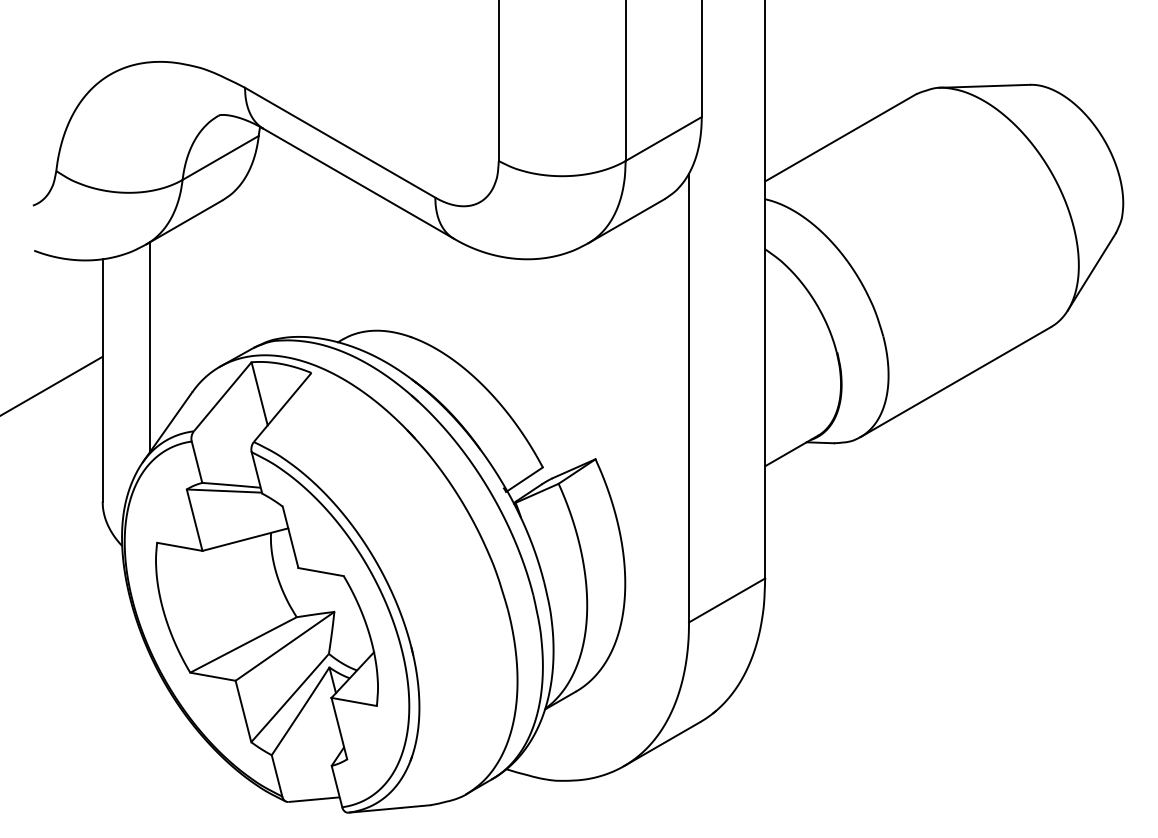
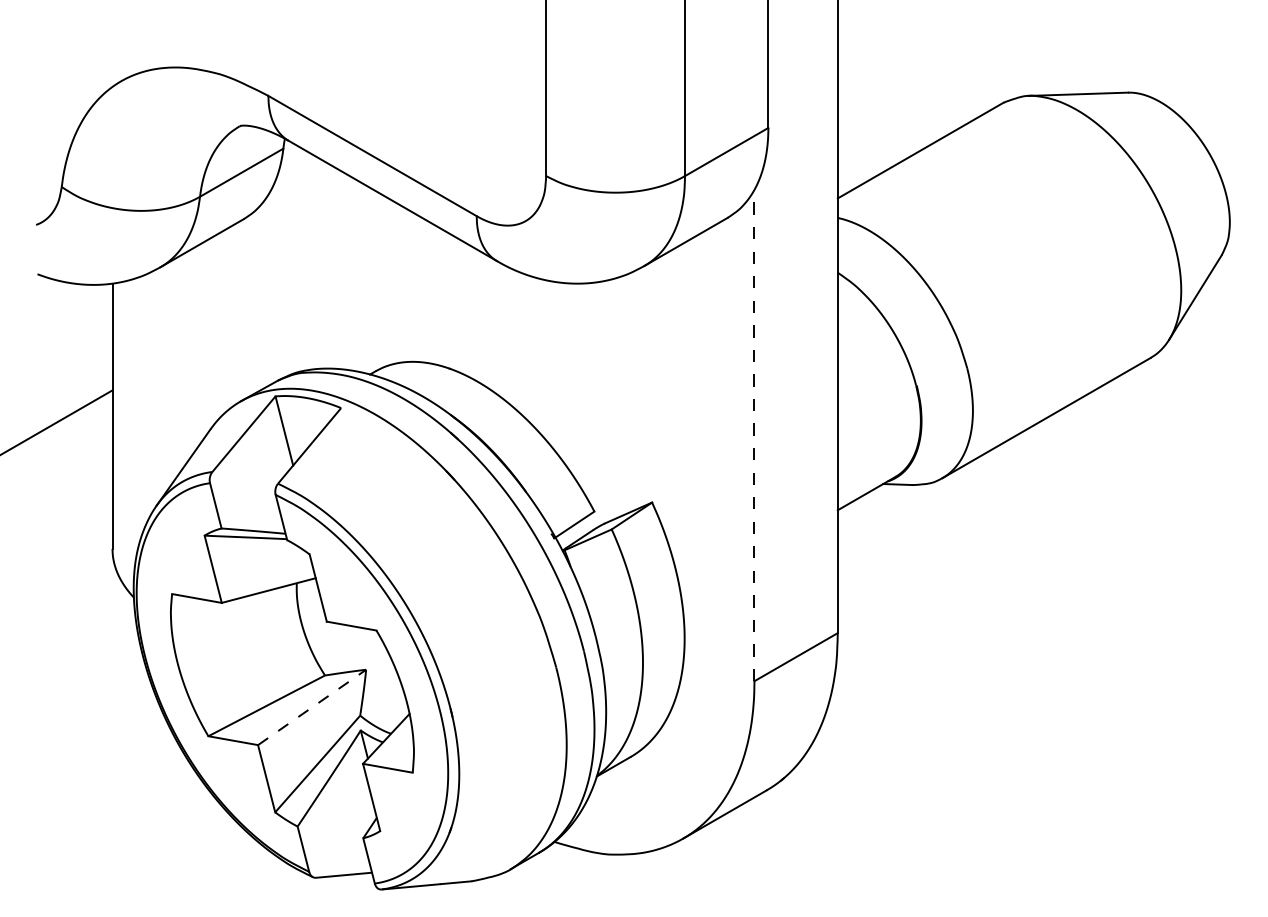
line: (149, 347) -> (163, 380), removed
line: (689, 397) -> (754, 434), solid -> dashed
line: (285, 646) -> (312, 707), solid -> dashed

